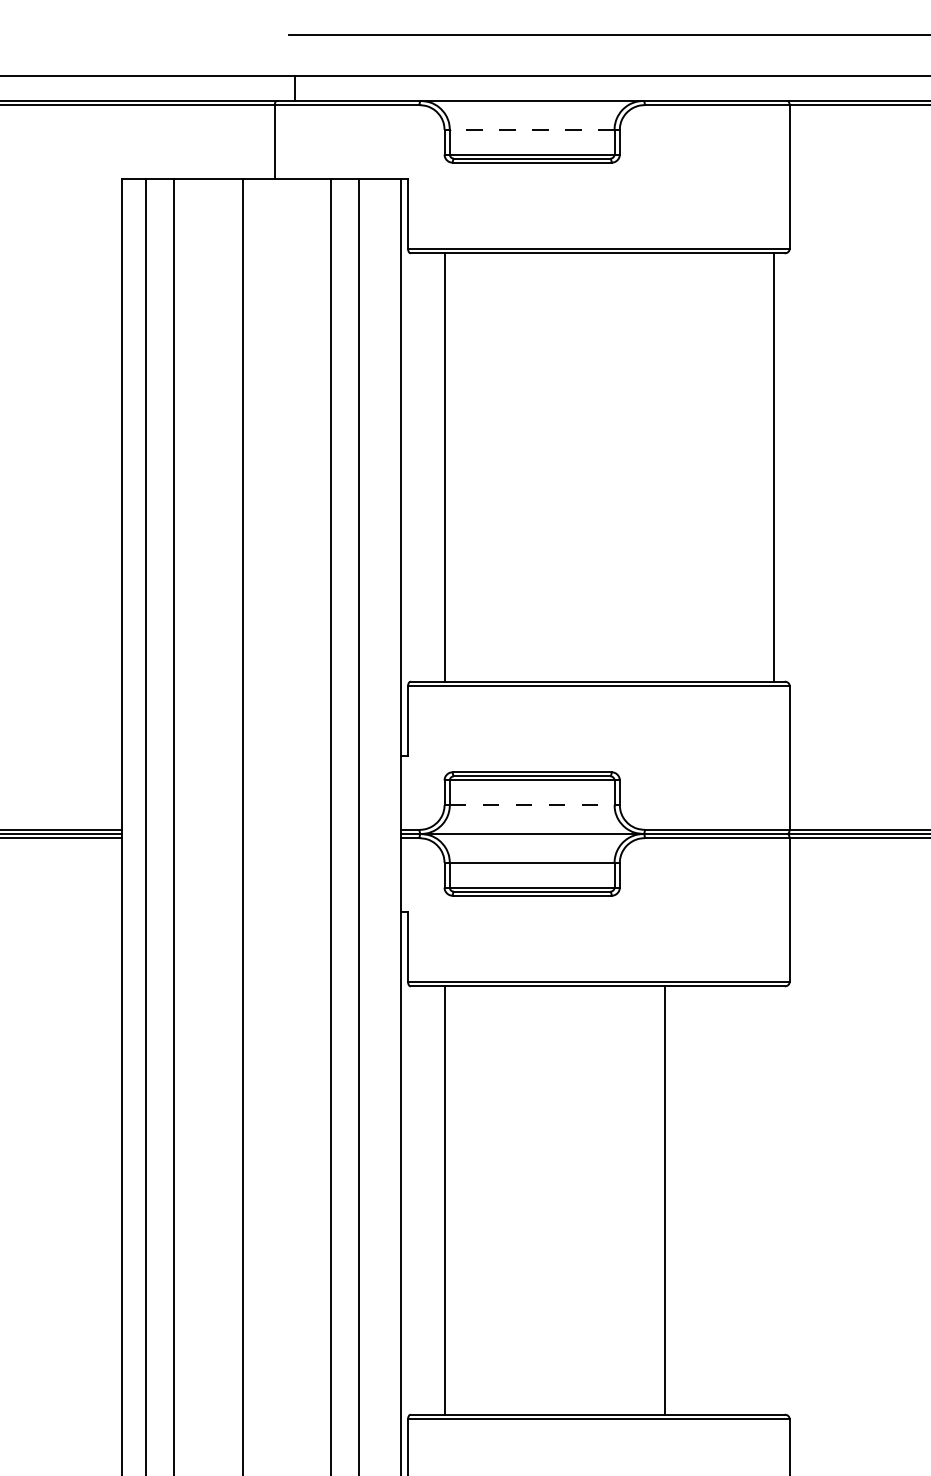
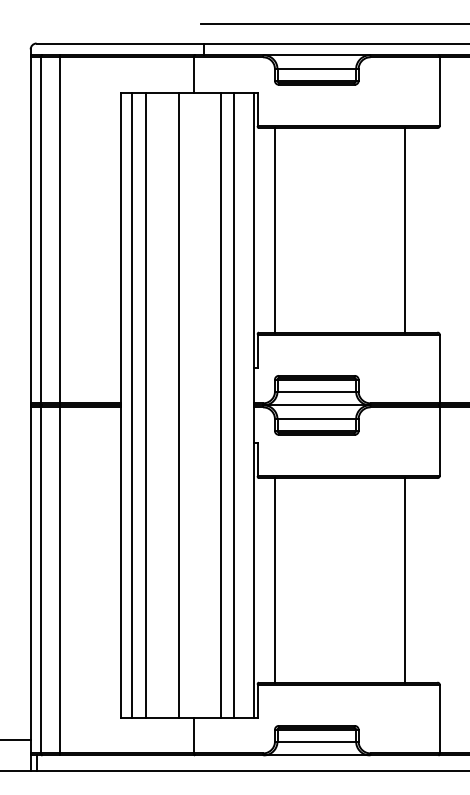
line: (531, 130) -> (316, 69), dashed -> solid
line: (774, 467) -> (405, 230), moved
line: (533, 804) -> (317, 391), dashed -> solid
line: (665, 1200) -> (405, 580), moved

